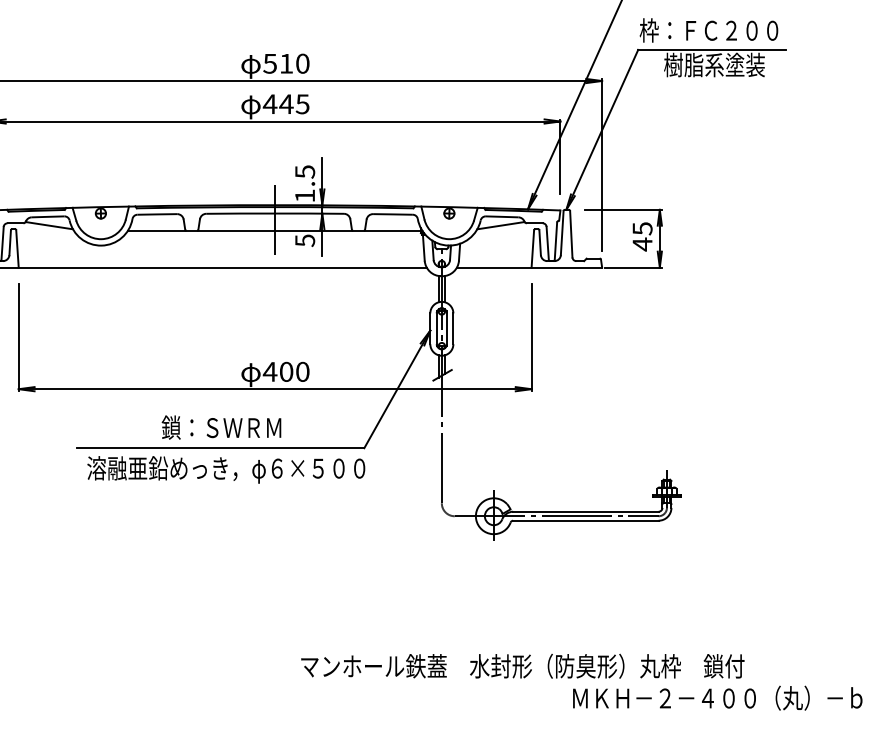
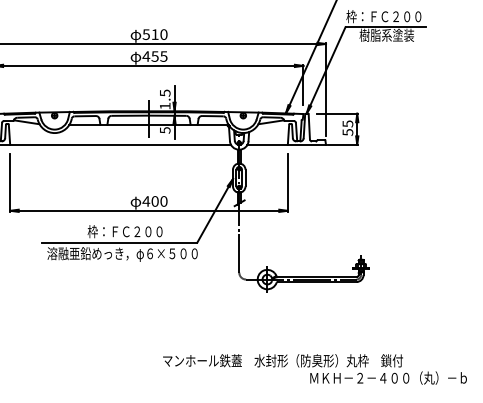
text: (287, 104) -> (155, 56), 445 -> 455
text: (641, 244) -> (347, 132), 45 -> 55
text: (229, 427) -> (124, 231), 鎖：ＳＷＲＭ -> 枠：ＦＣ２００

